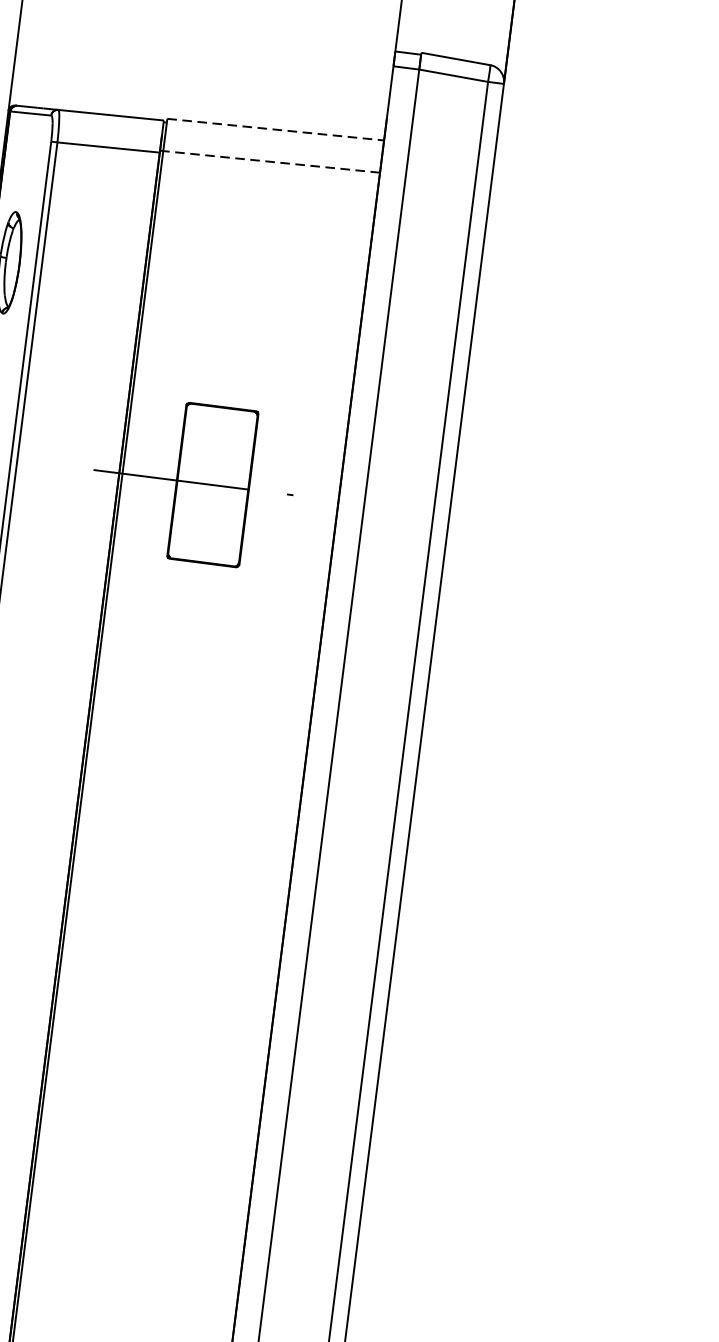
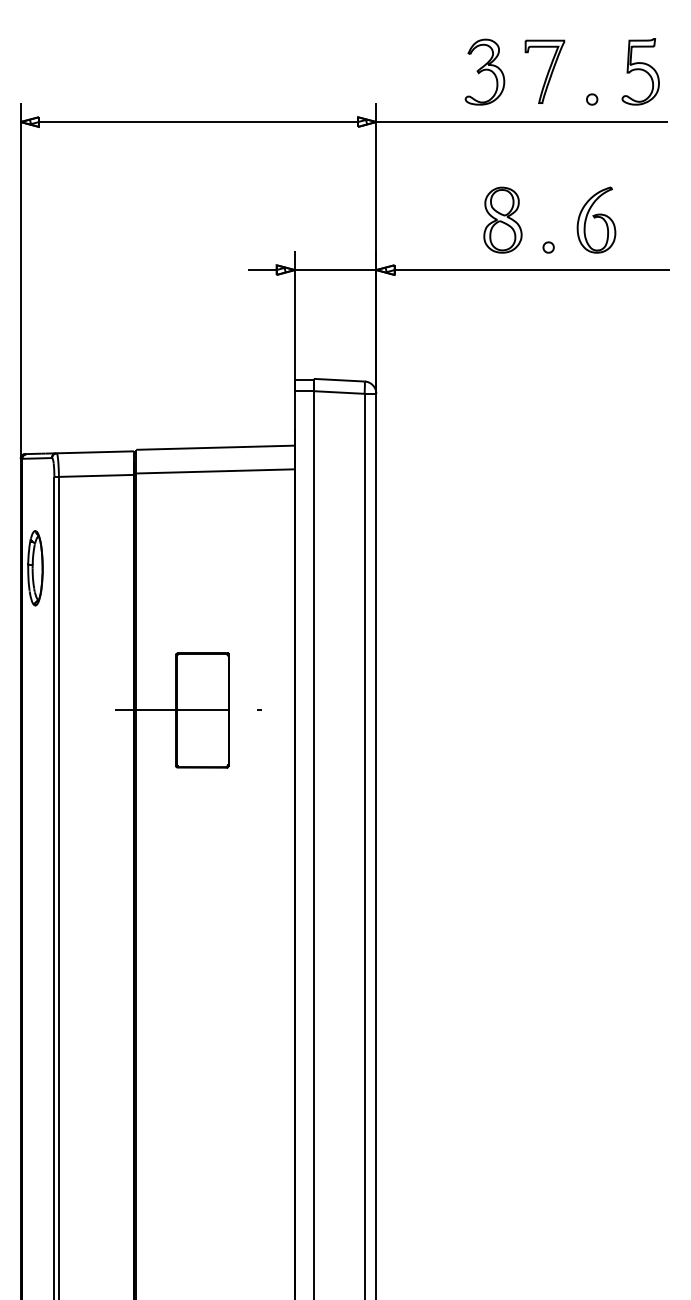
line: (277, 129) -> (216, 447), dashed -> solid
line: (271, 162) -> (215, 471), dashed -> solid

